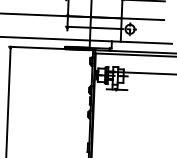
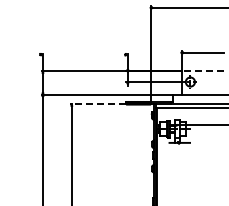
line: (142, 19) -> (202, 71), solid -> dashed
line: (37, 48) -> (98, 104), solid -> dashed

